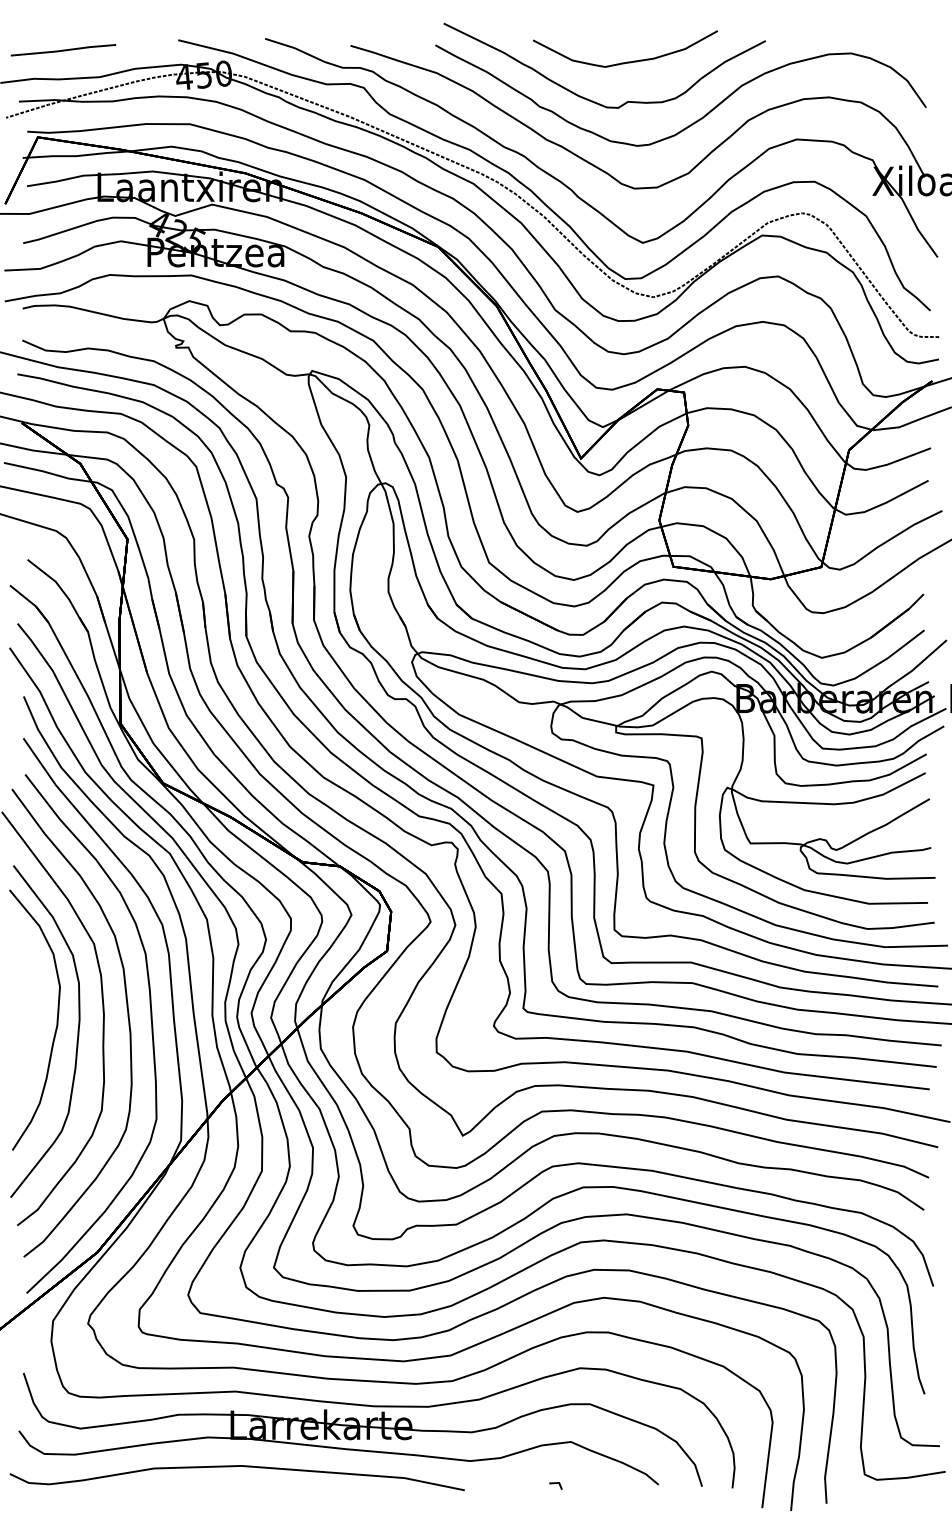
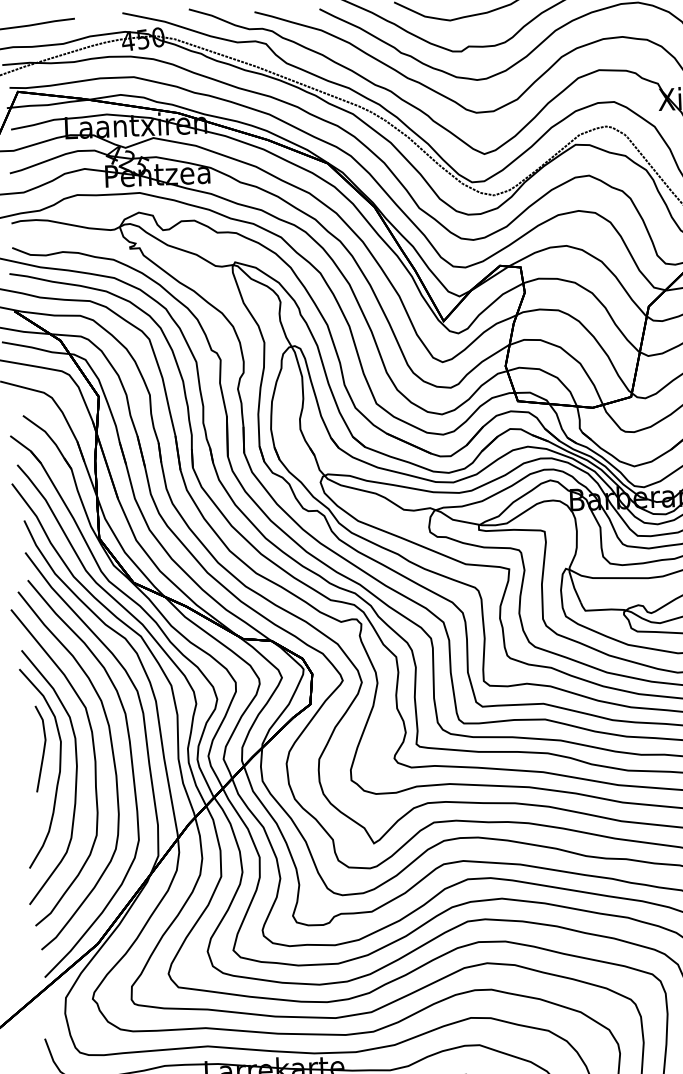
line: (36, 996) -> (43, 749), added

